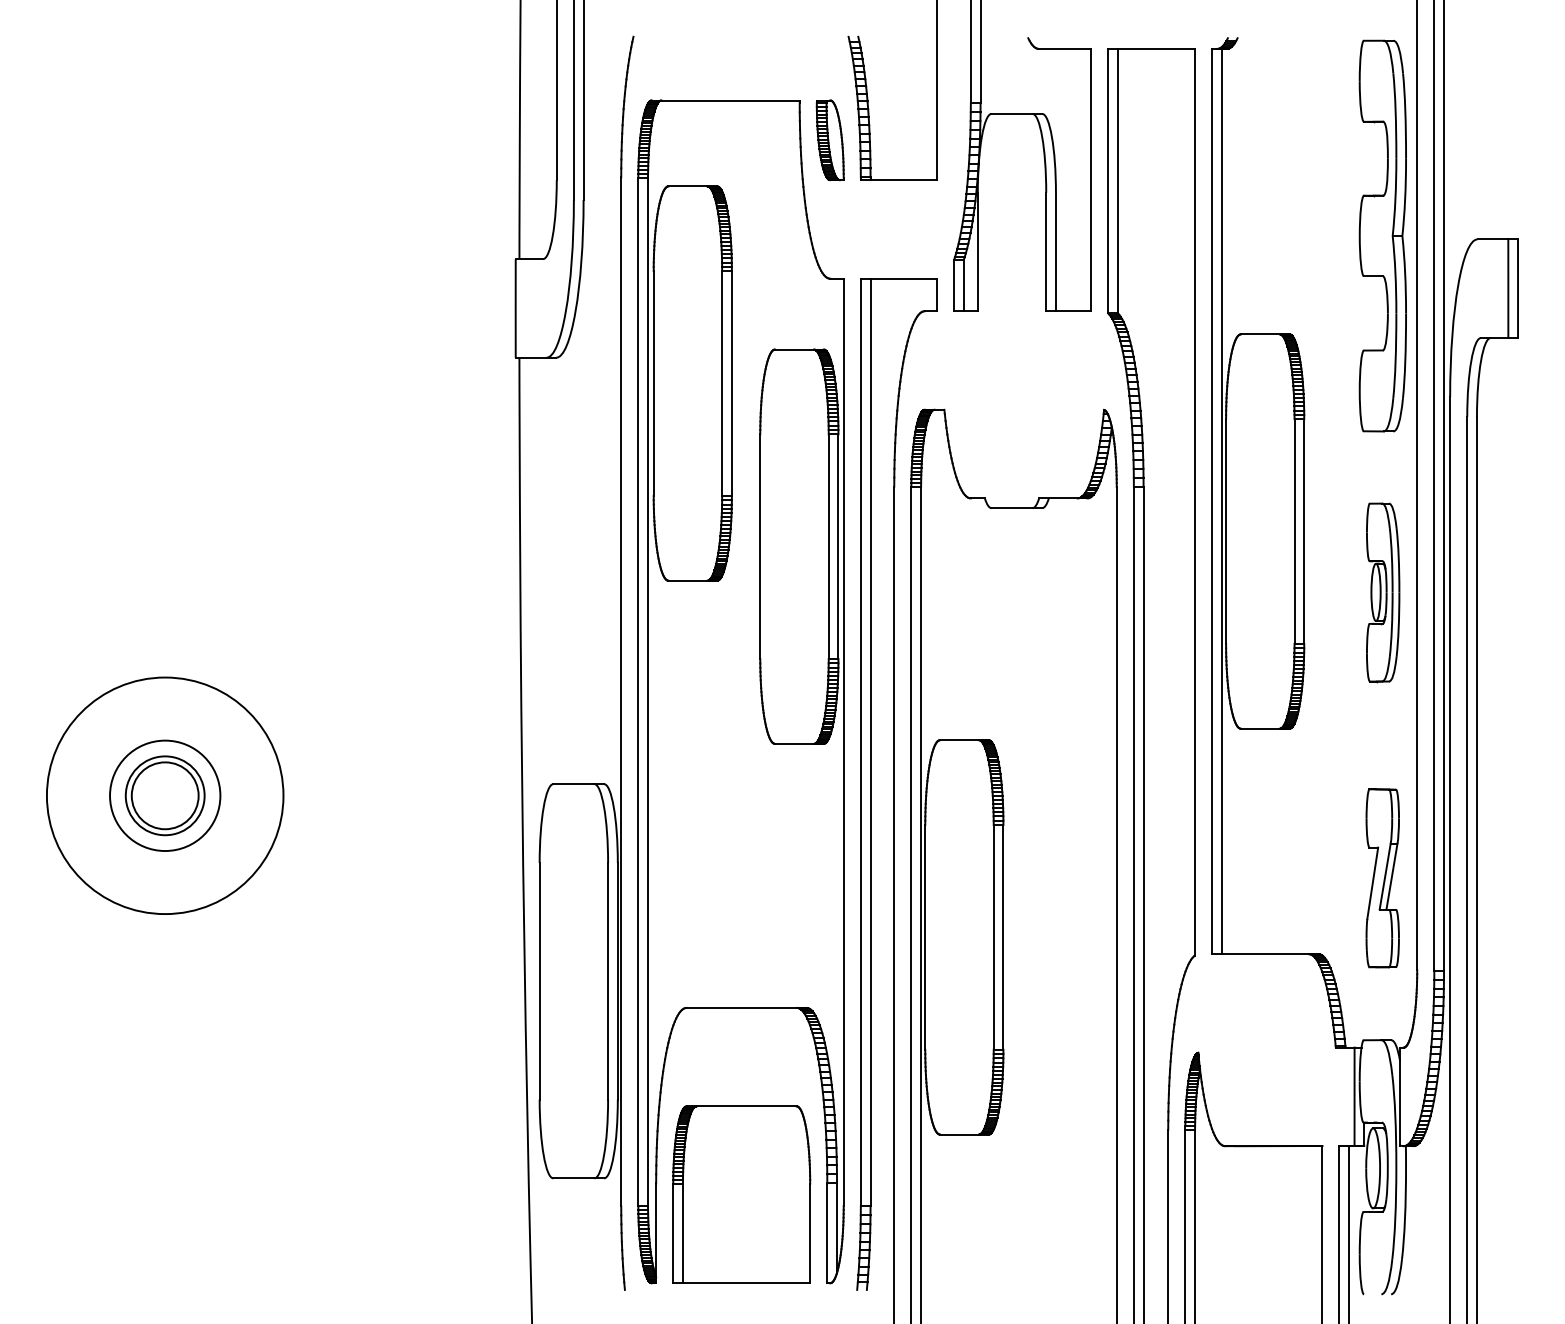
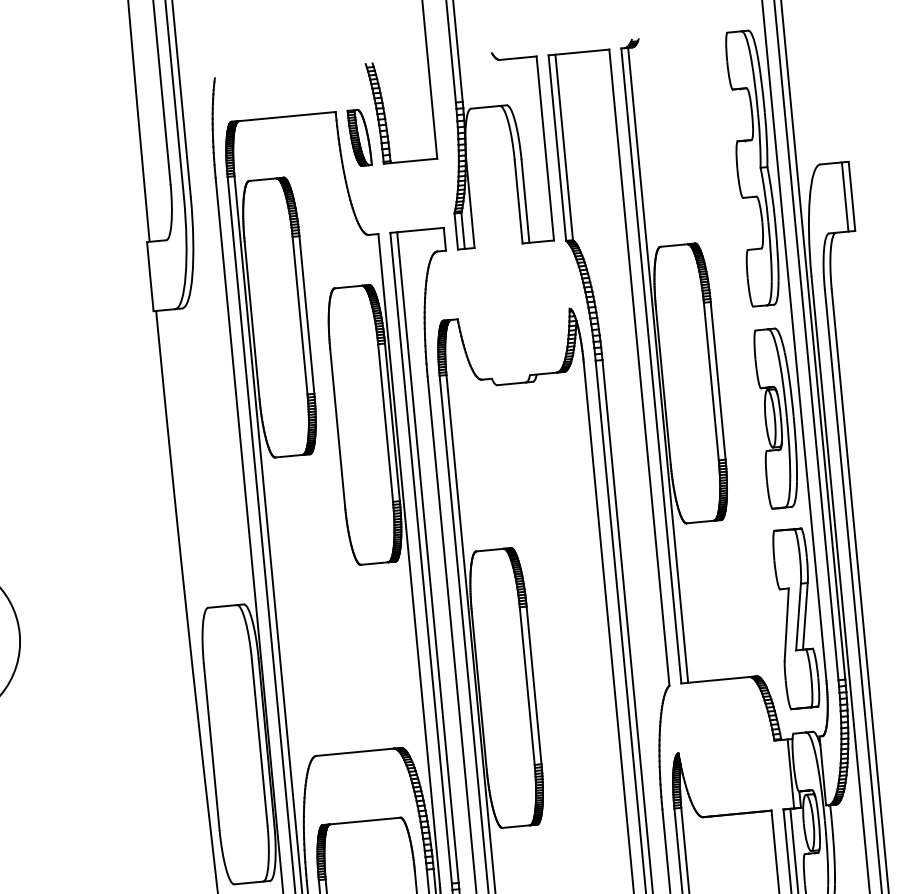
part: (1383, 592) -> (777, 418), size x1.43
part: (1382, 878) -> (796, 619), size x1.43

